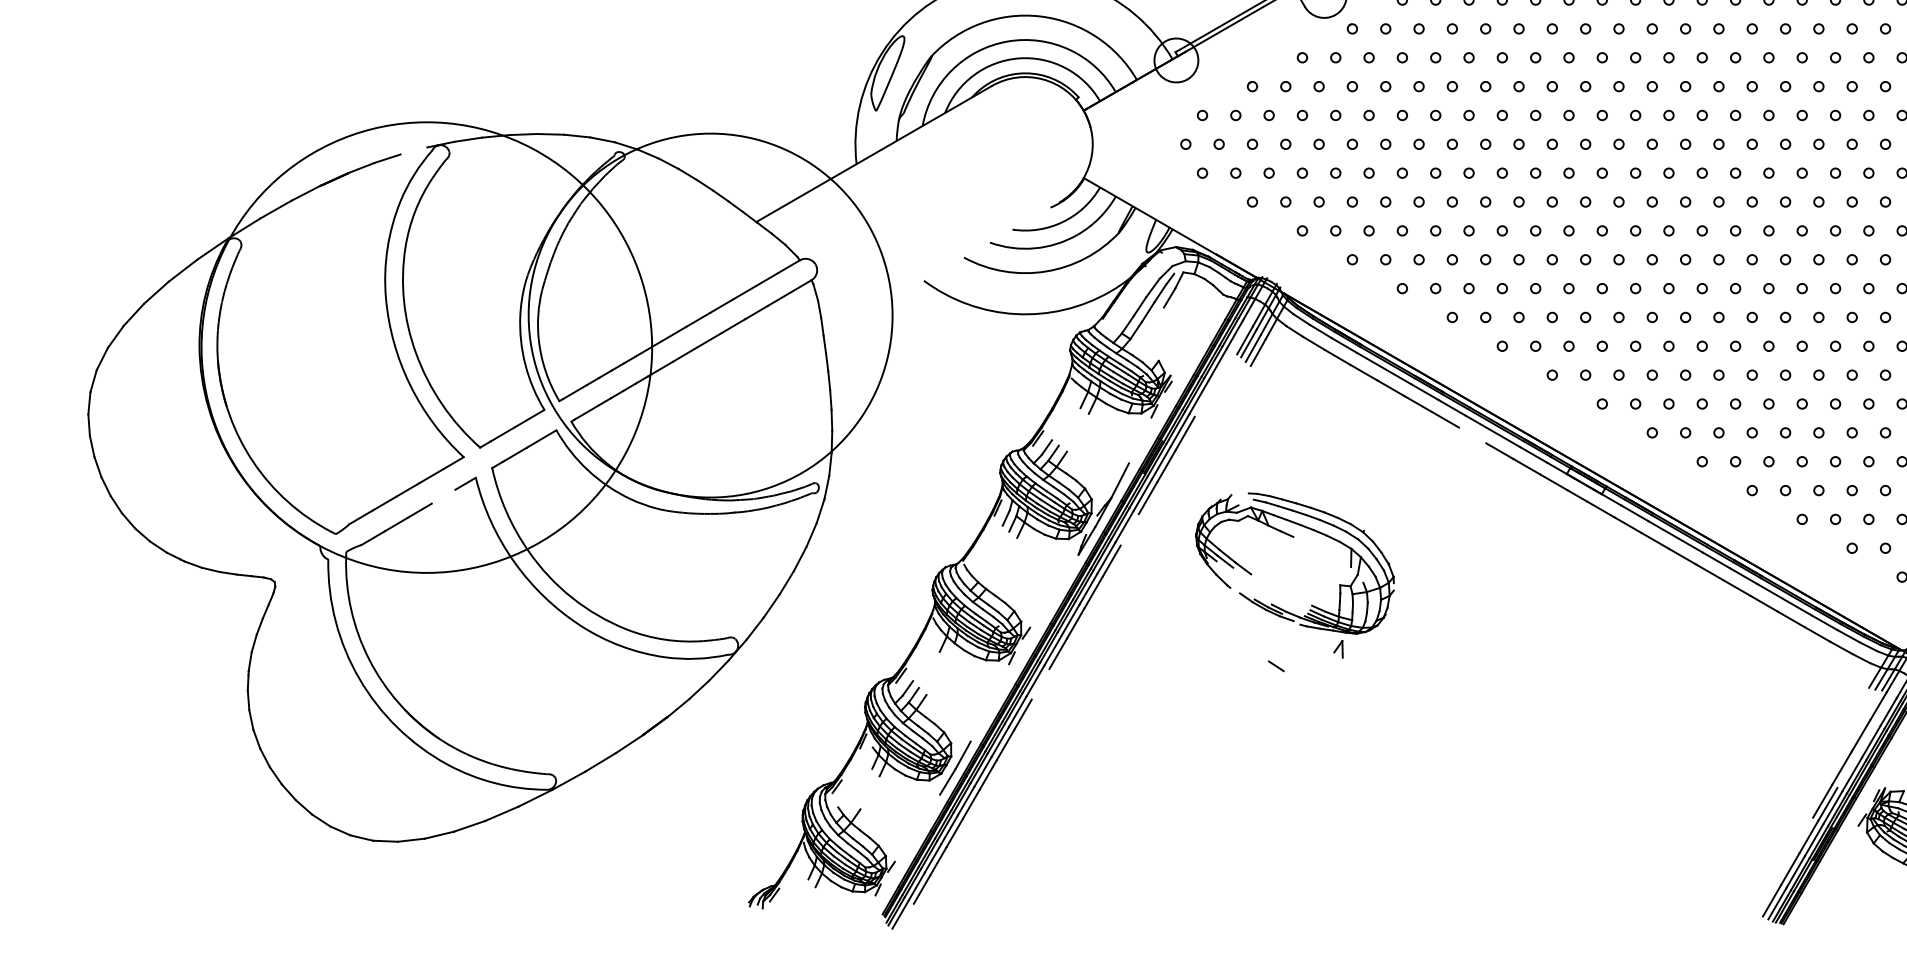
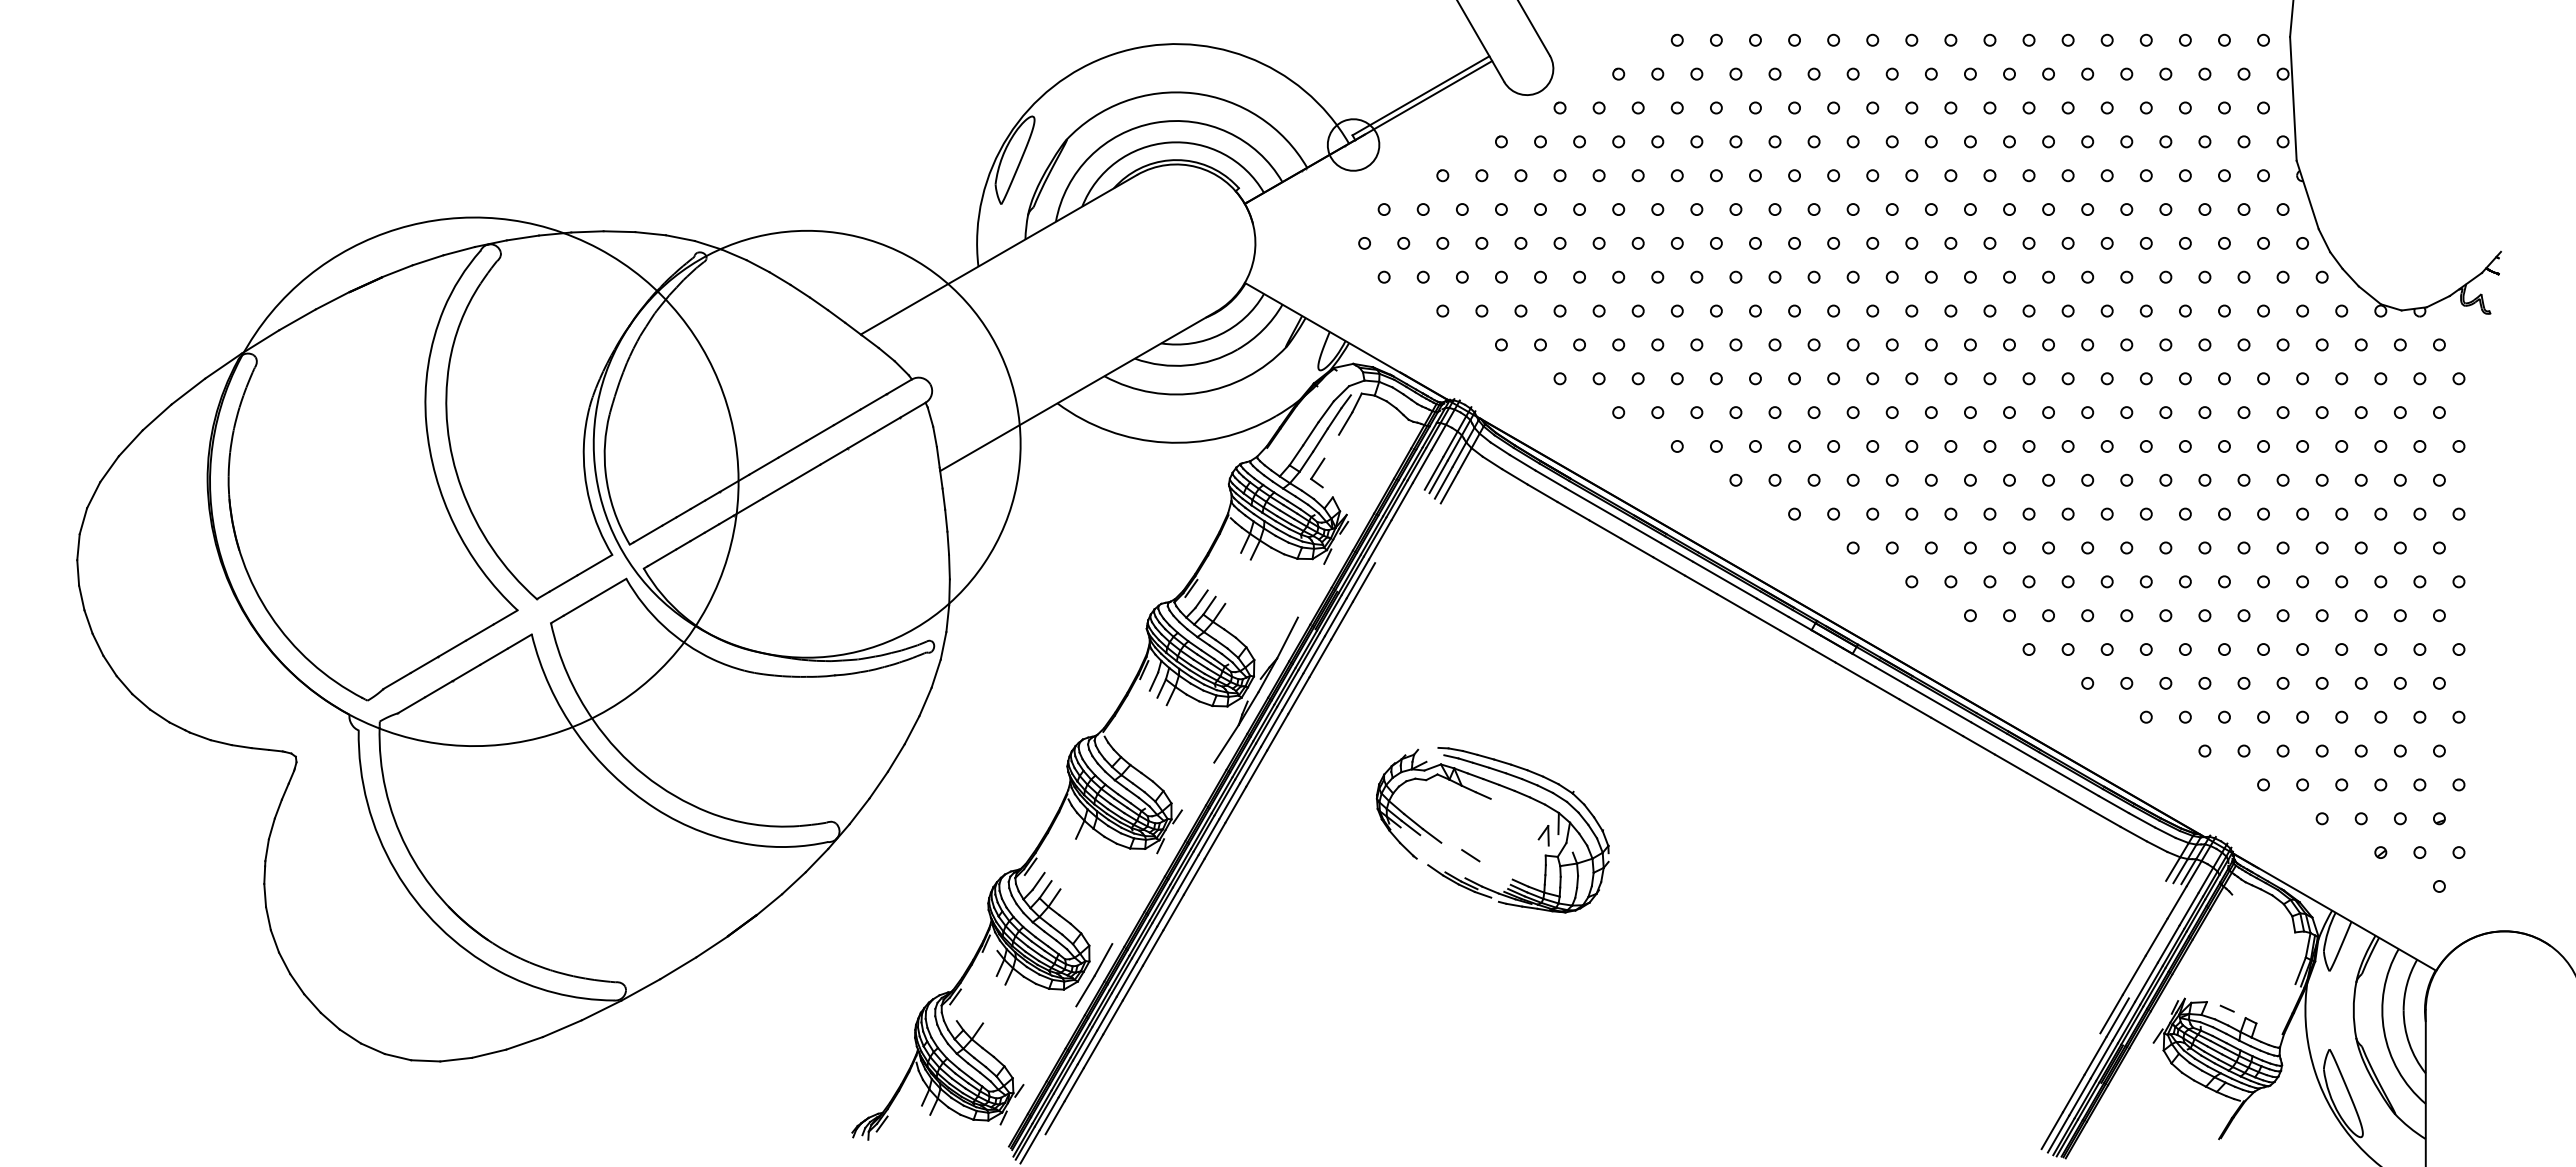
line: (413, 151) -> (458, 251), added
line: (941, 270) -> (1077, 391), added
part: (1145, 339) -> (1317, 472), added
line: (1473, 435) -> (1701, 584), added
line: (443, 496) -> (493, 656), added
line: (1129, 529) -> (1298, 695), added
part: (1293, 537) -> (1491, 799), moved
line: (1068, 570) -> (1226, 743), added
line: (1039, 684) -> (1193, 876), added

